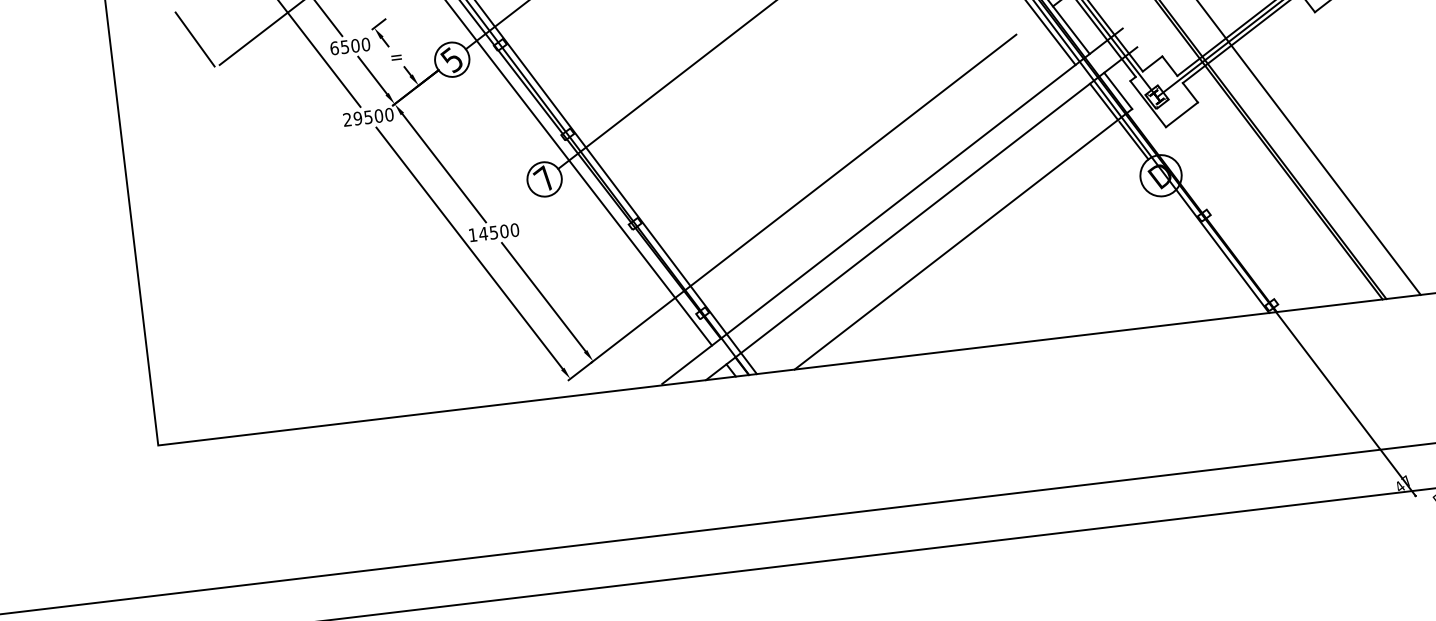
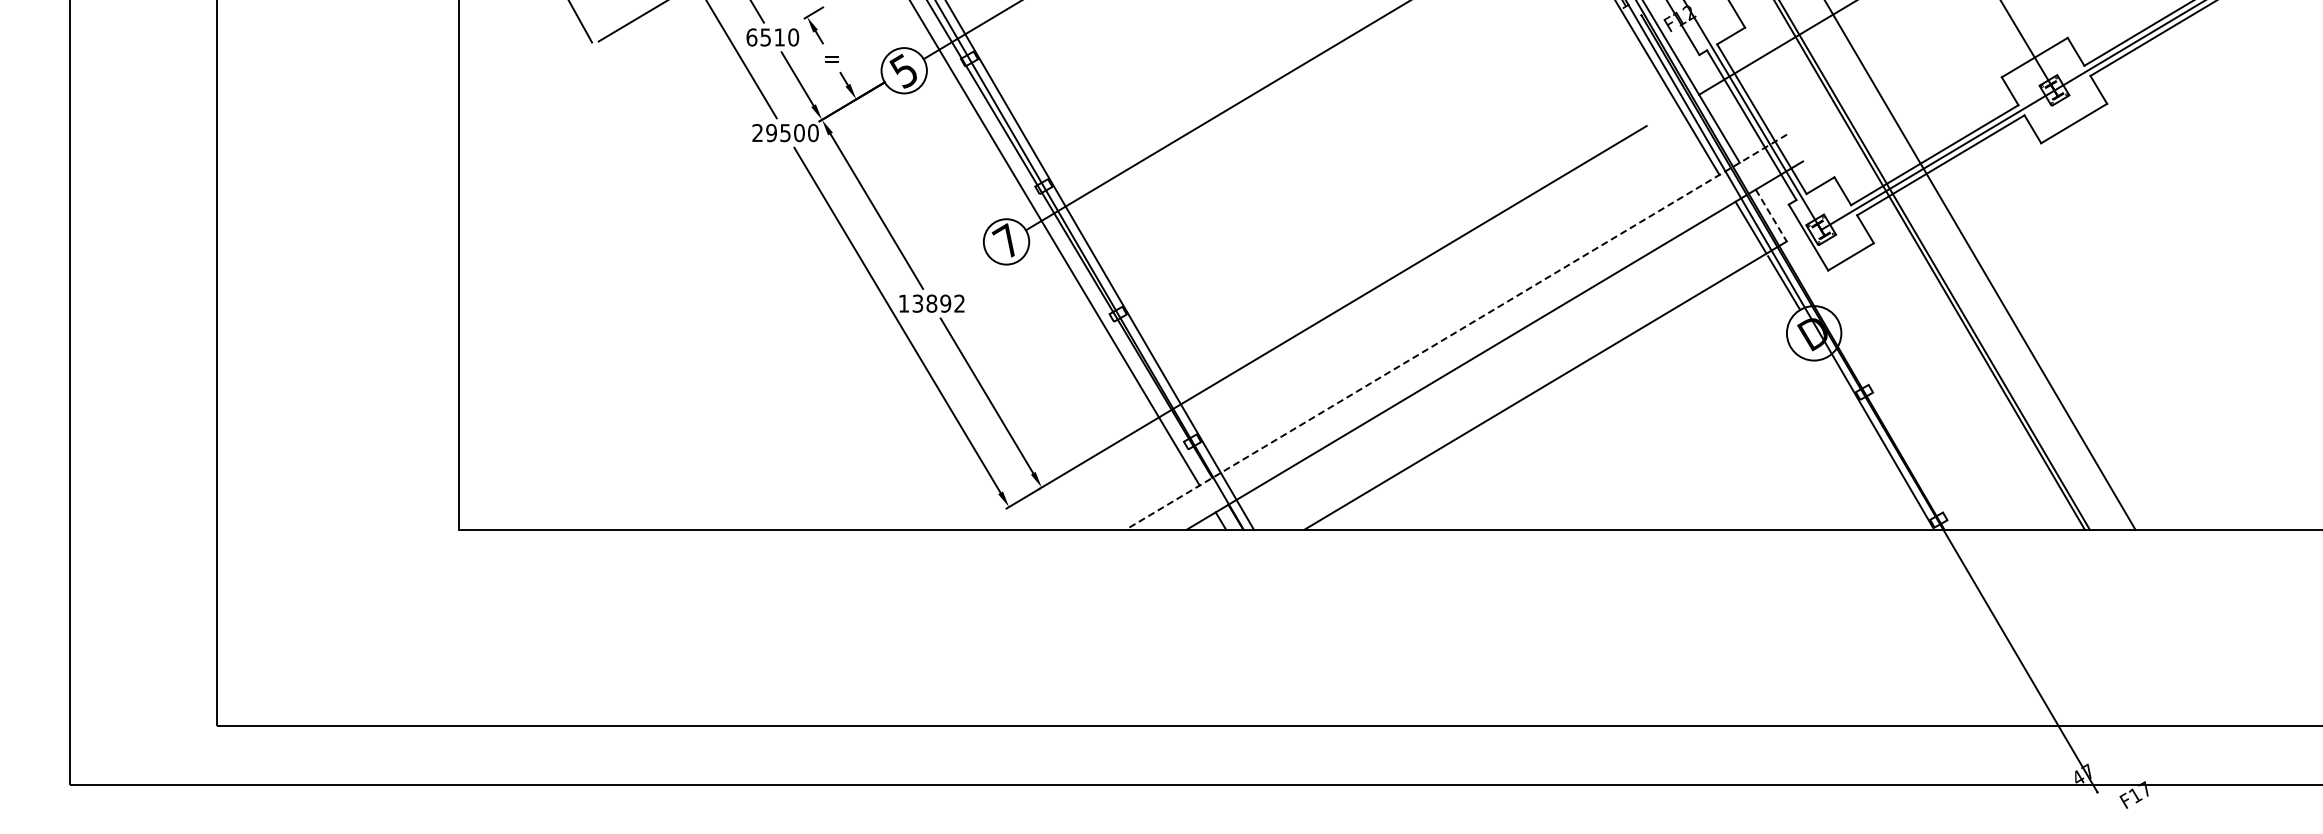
text: (355, 45) -> (779, 37), 6500 -> 6510
line: (1118, 91) -> (1771, 216), solid -> dashed
line: (892, 206) -> (1457, 331), solid -> dashed
text: (498, 231) -> (938, 303), 14500 -> 13892

